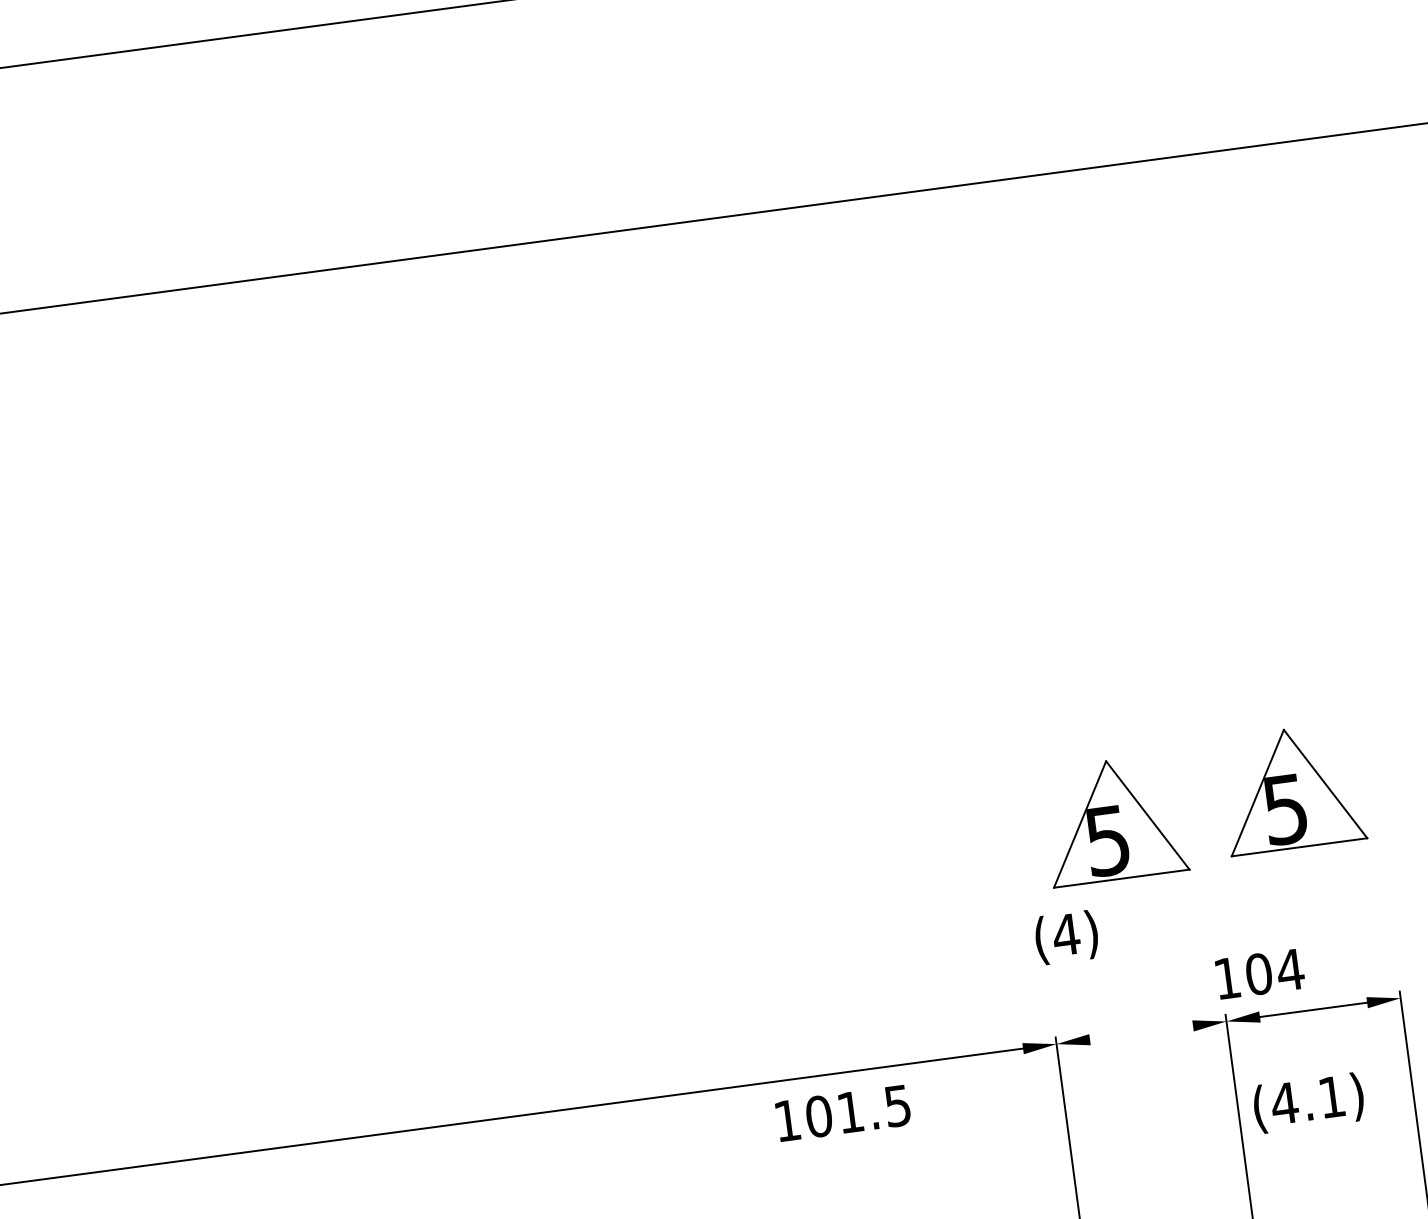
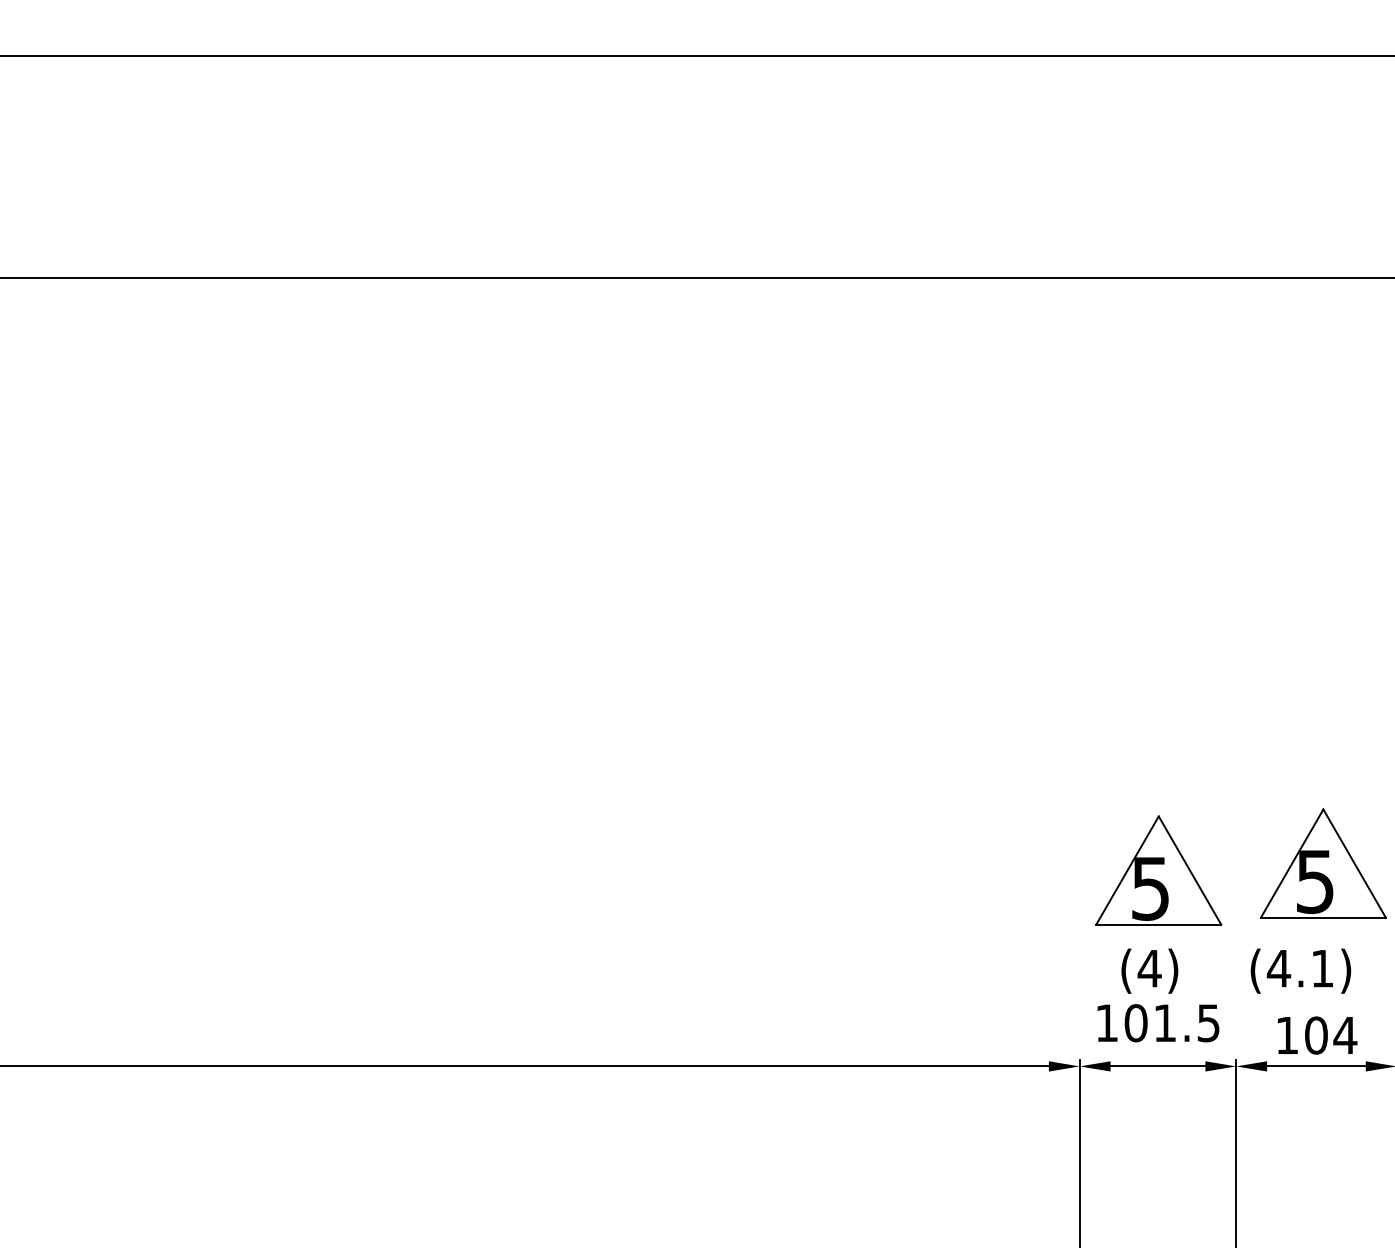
text: (1066, 936) -> (1149, 970), moved
text: (1260, 974) -> (1317, 1035), moved
line: (1140, 1033) -> (1157, 1066), added
text: (1308, 1102) -> (1300, 970), moved
text: (843, 1113) -> (1158, 1023), moved

